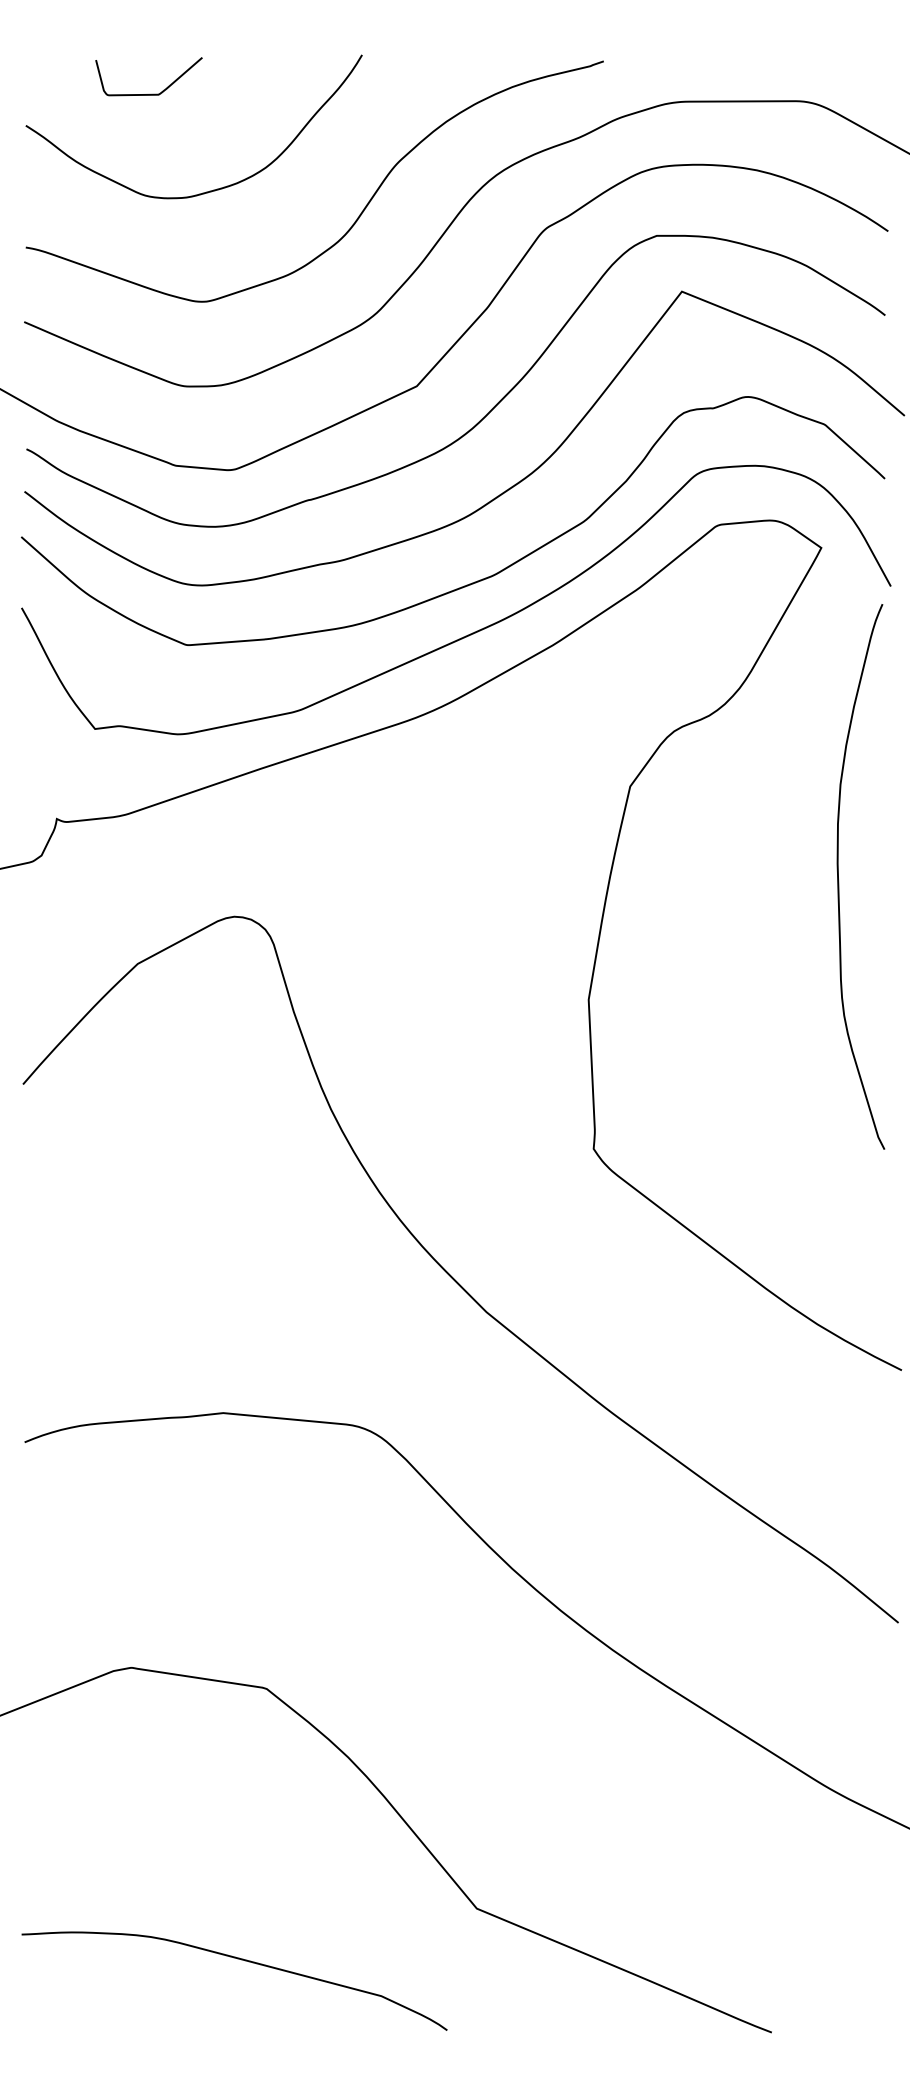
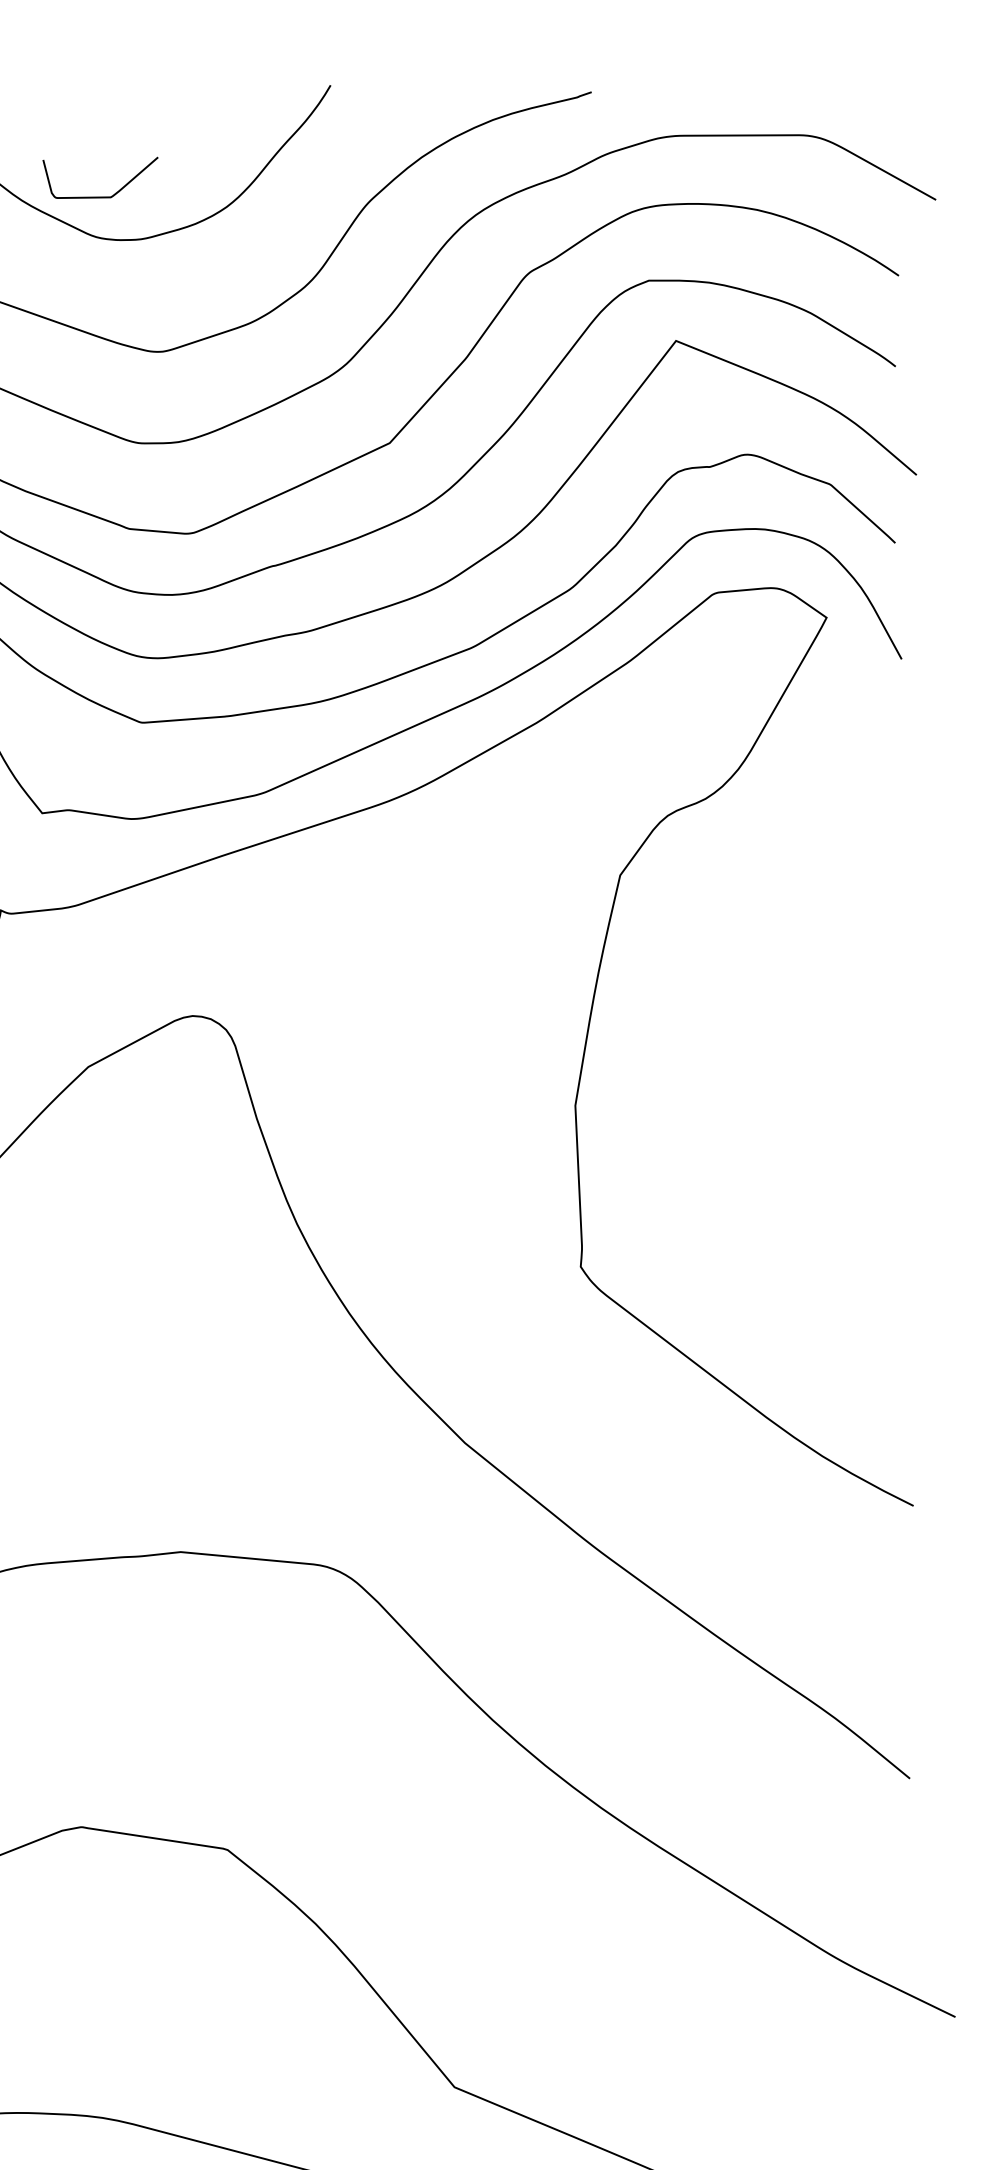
curve: (150, 93) -> (102, 196), moved
curve: (839, 881) -> (846, 977), removed

